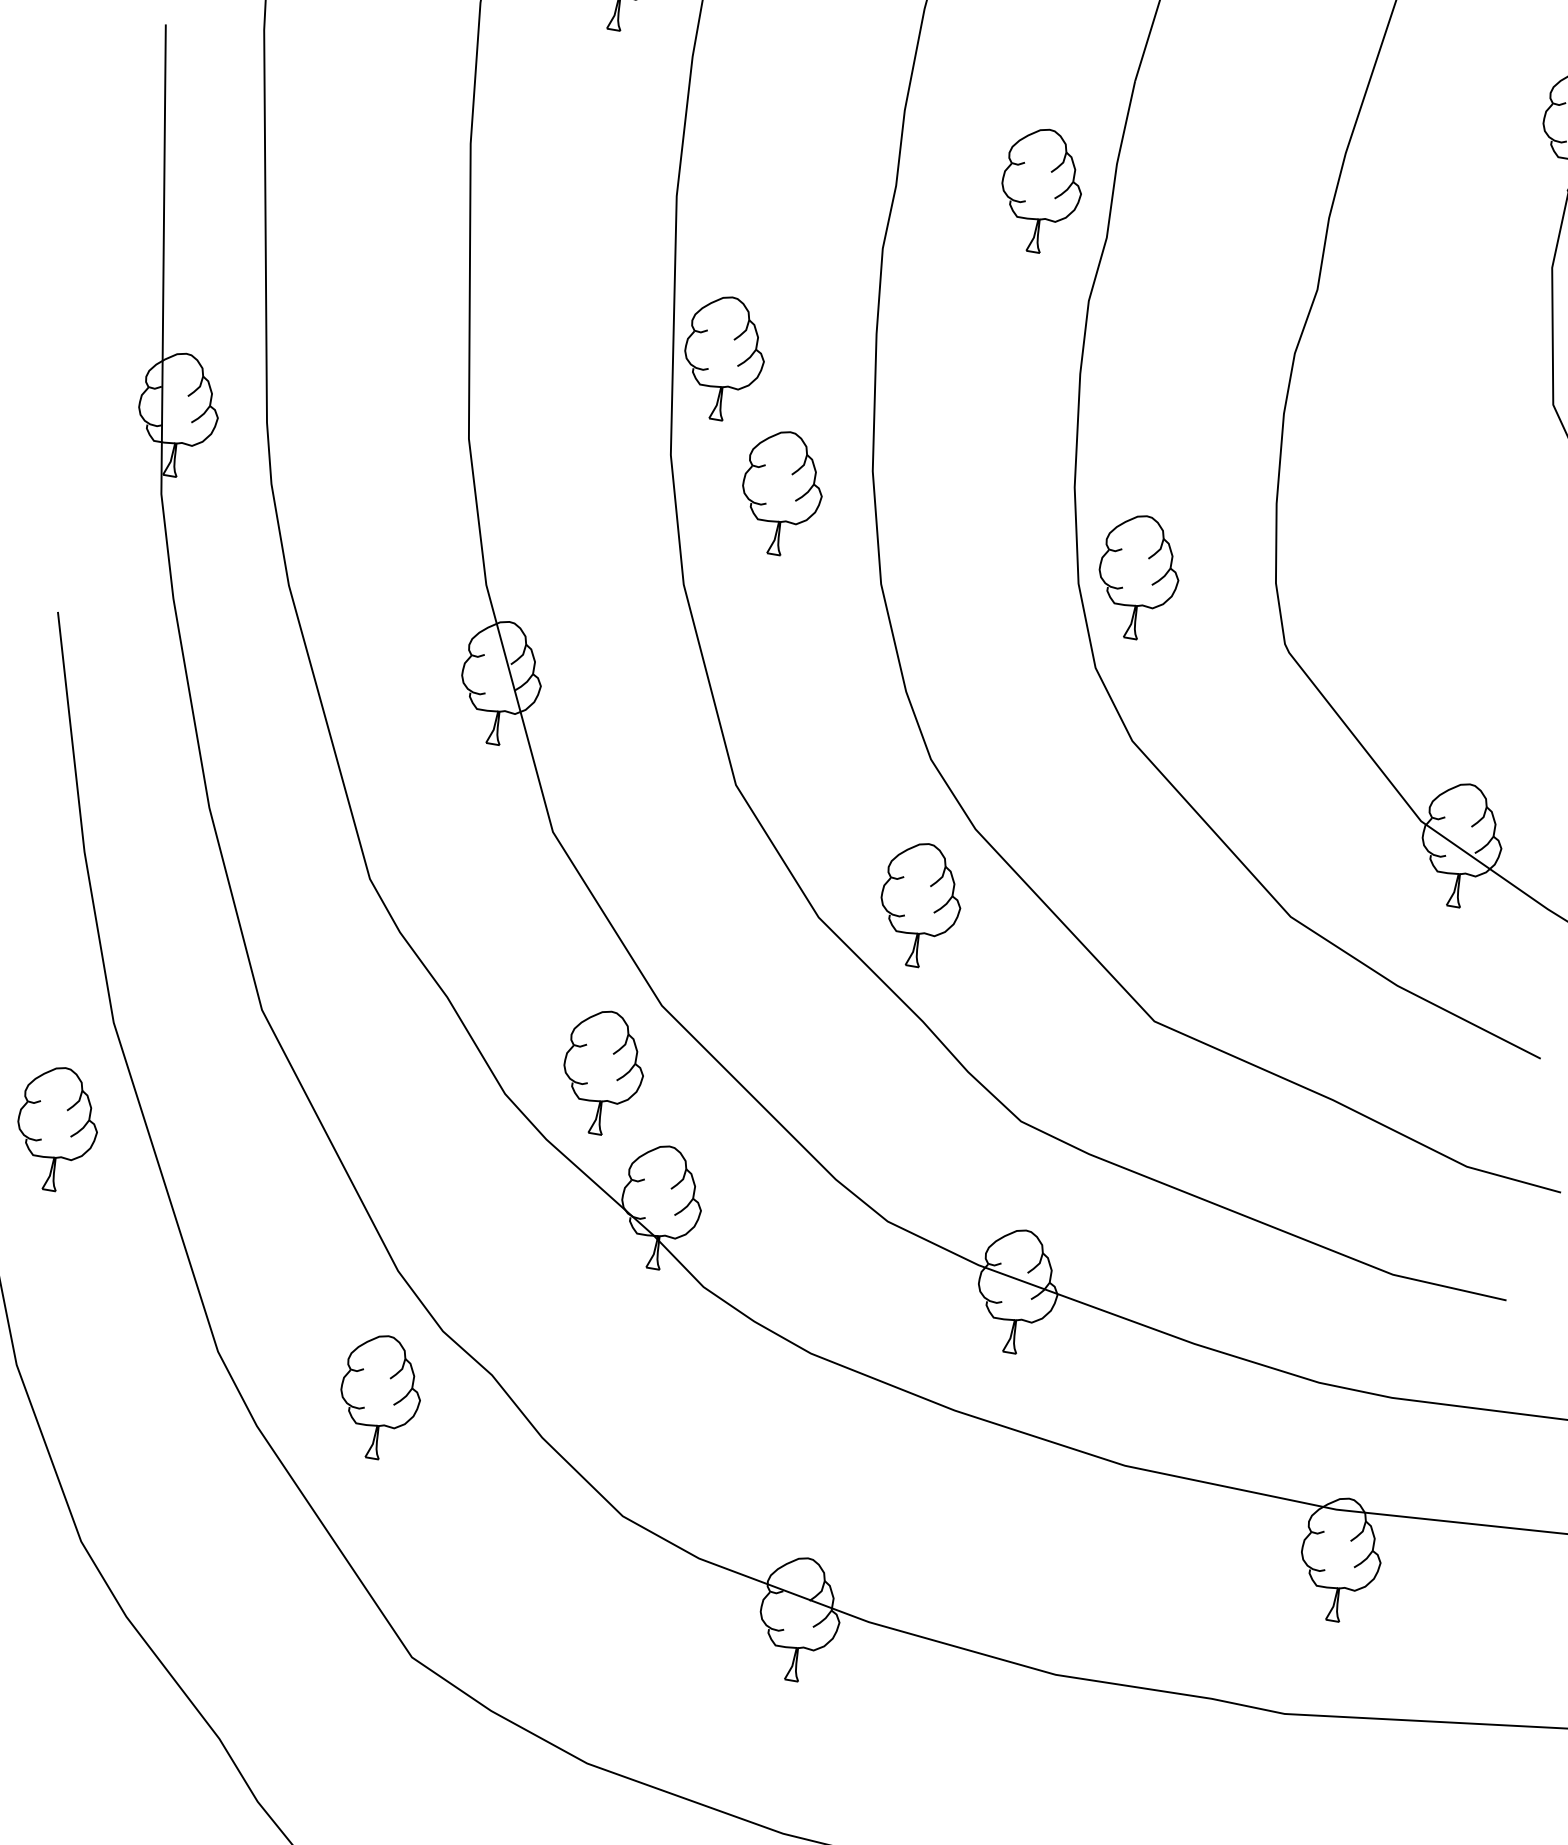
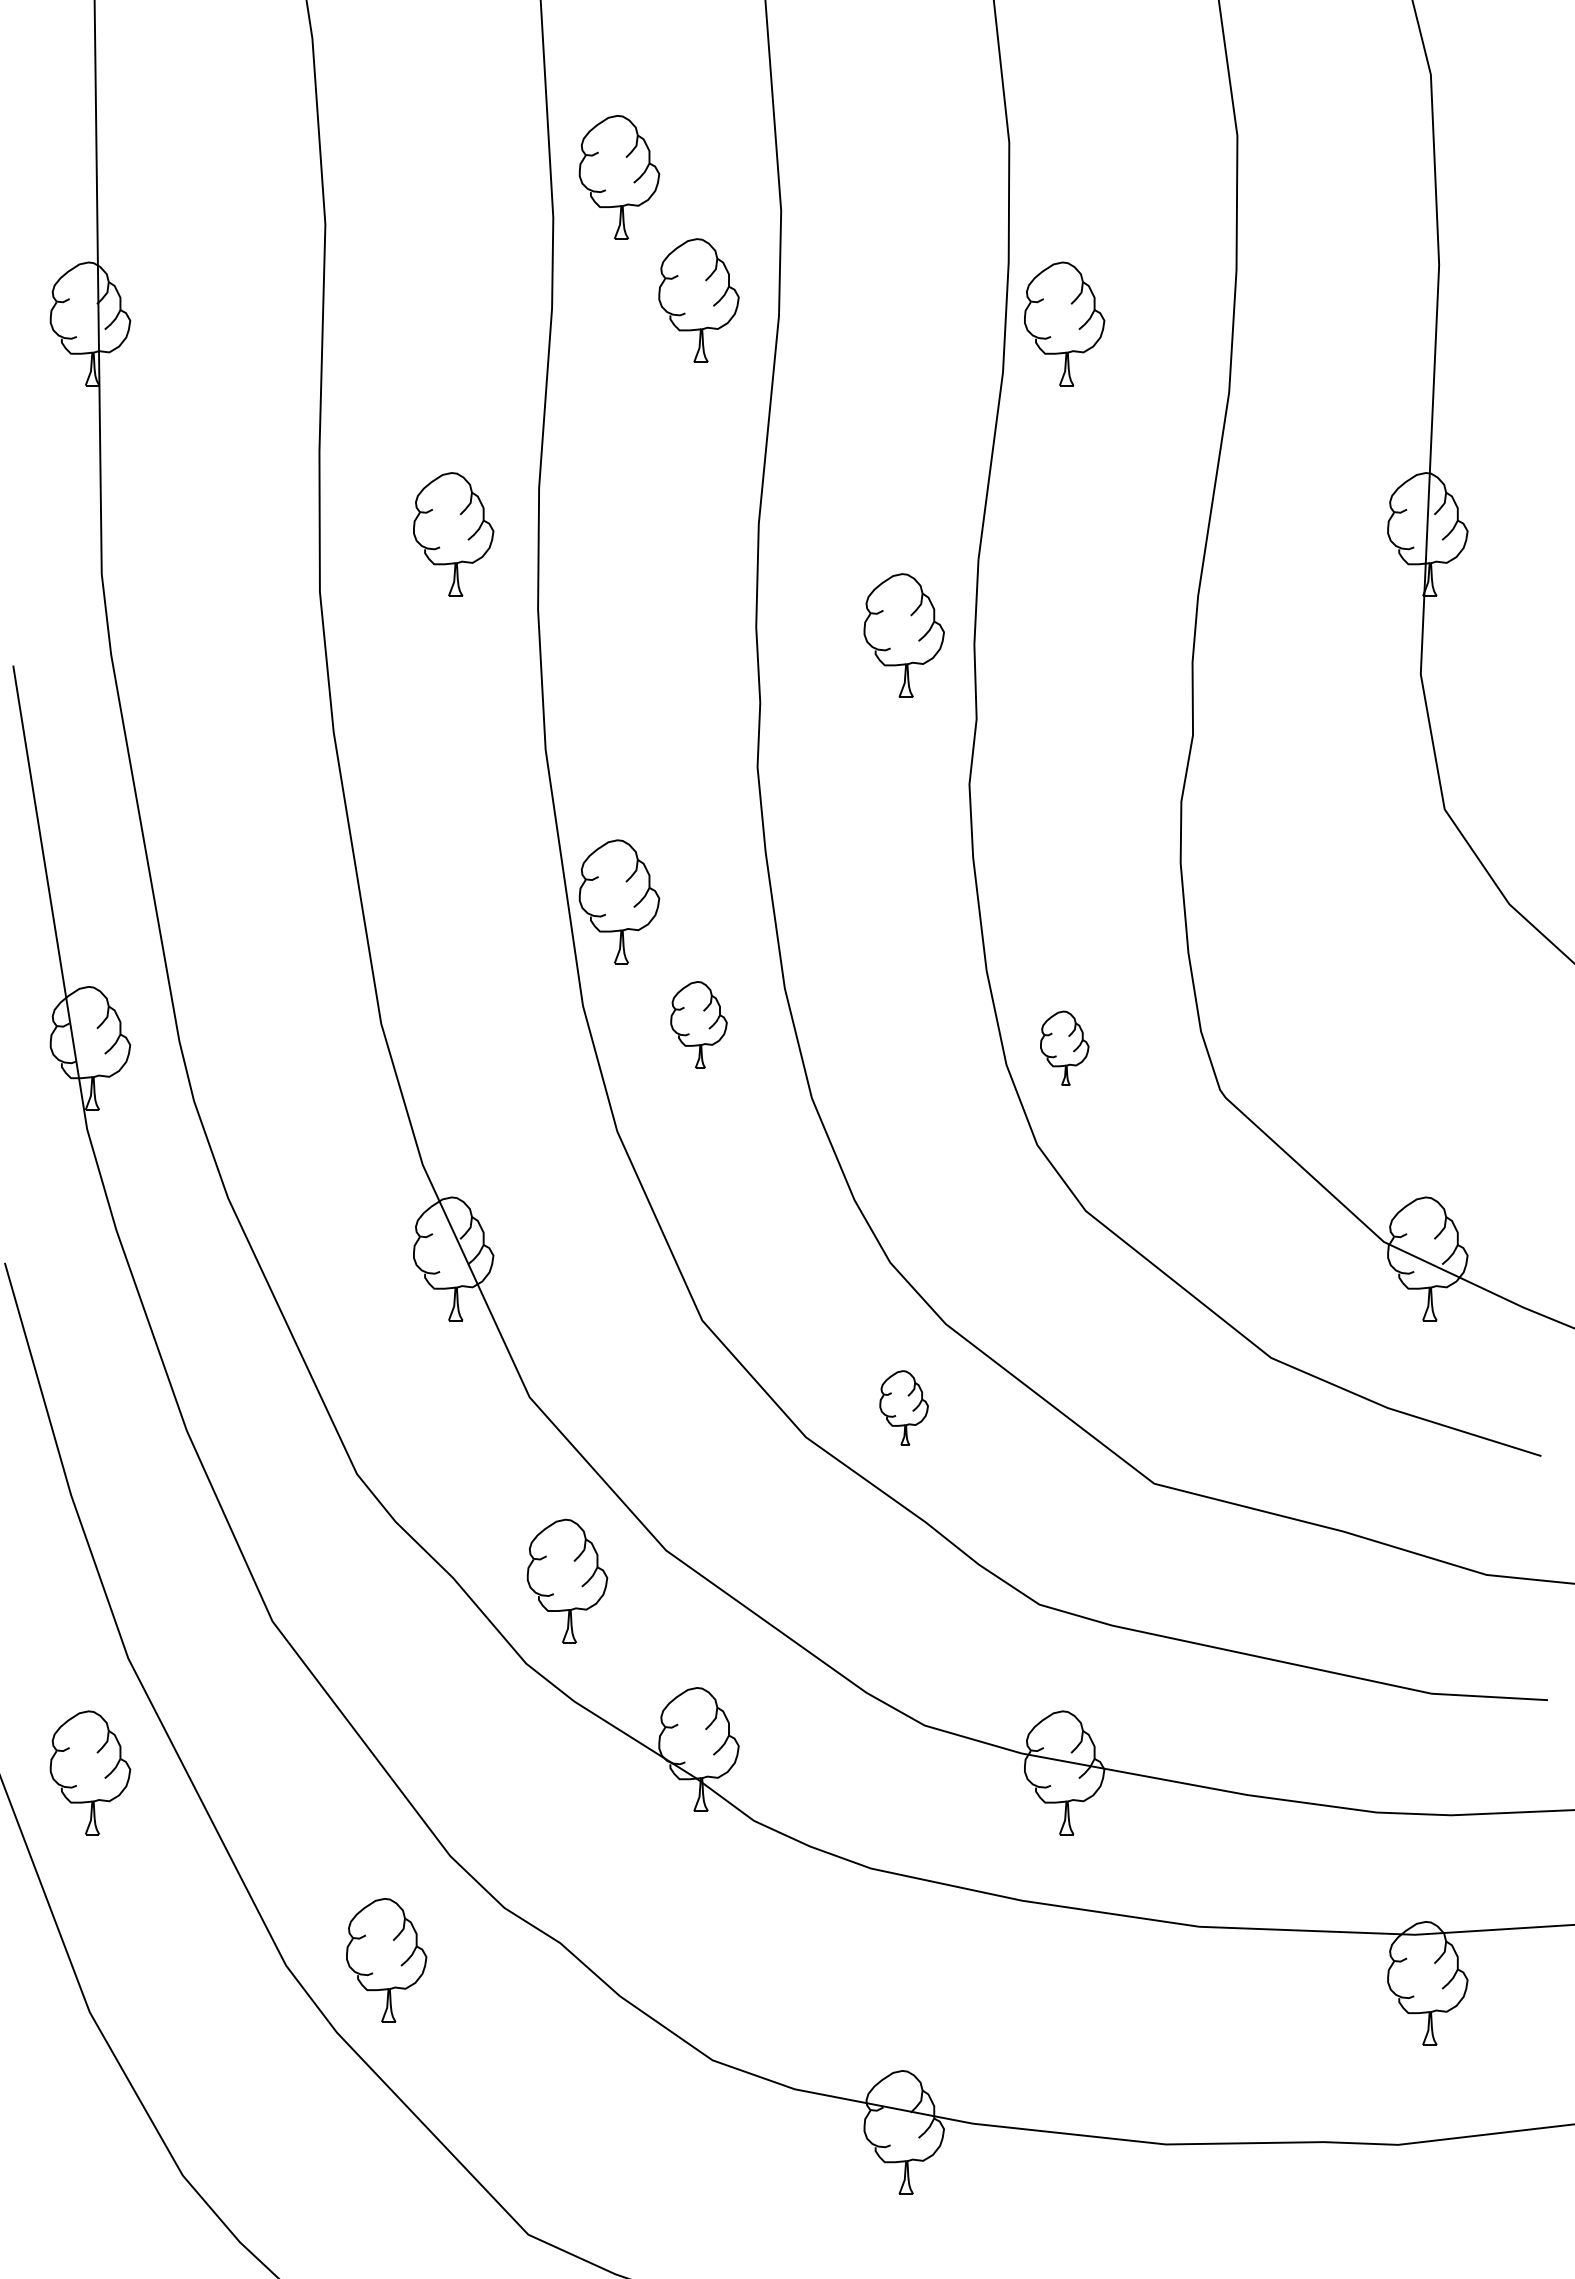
part: (1040, 190) -> (903, 635), moved
part: (781, 492) -> (698, 1024), size x0.7
part: (1138, 577) -> (1064, 1048), size x0.6
part: (919, 904) -> (903, 1407), size x0.6
part: (603, 1071) -> (567, 1580), moved
part: (380, 1397) -> (386, 1960), moved

